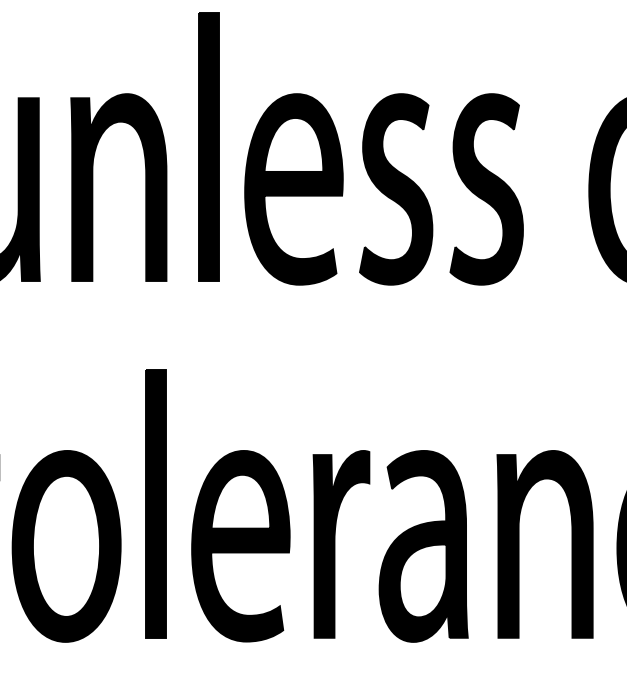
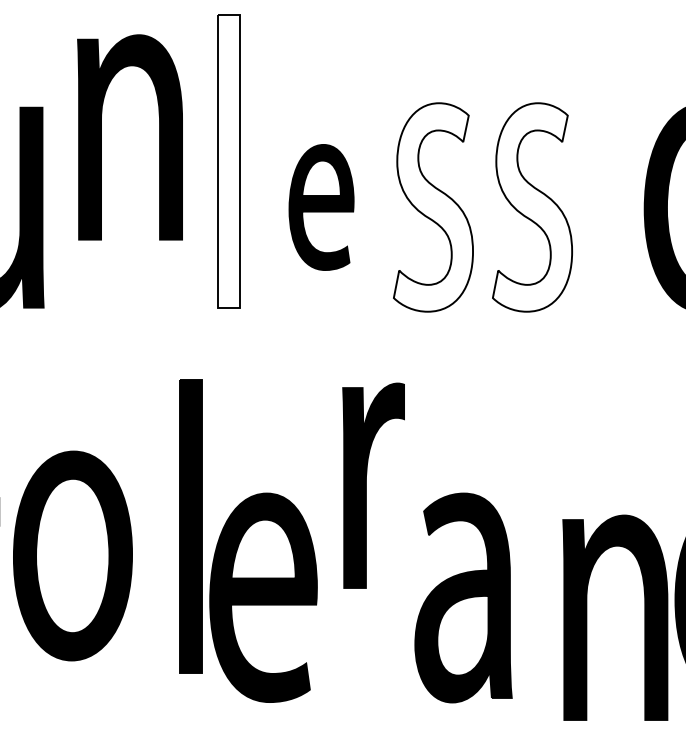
fill: (208, 146) -> (228, 160), removed
part: (92, 187) -> (101, 137), moved
part: (293, 189) -> (321, 207), size x0.6
fill: (396, 189) -> (433, 207), removed
fill: (486, 189) -> (532, 207), removed
part: (155, 503) -> (190, 526), moved
part: (334, 544) -> (366, 485), moved
part: (519, 544) -> (587, 617), moved
part: (66, 545) -> (72, 555), moved

